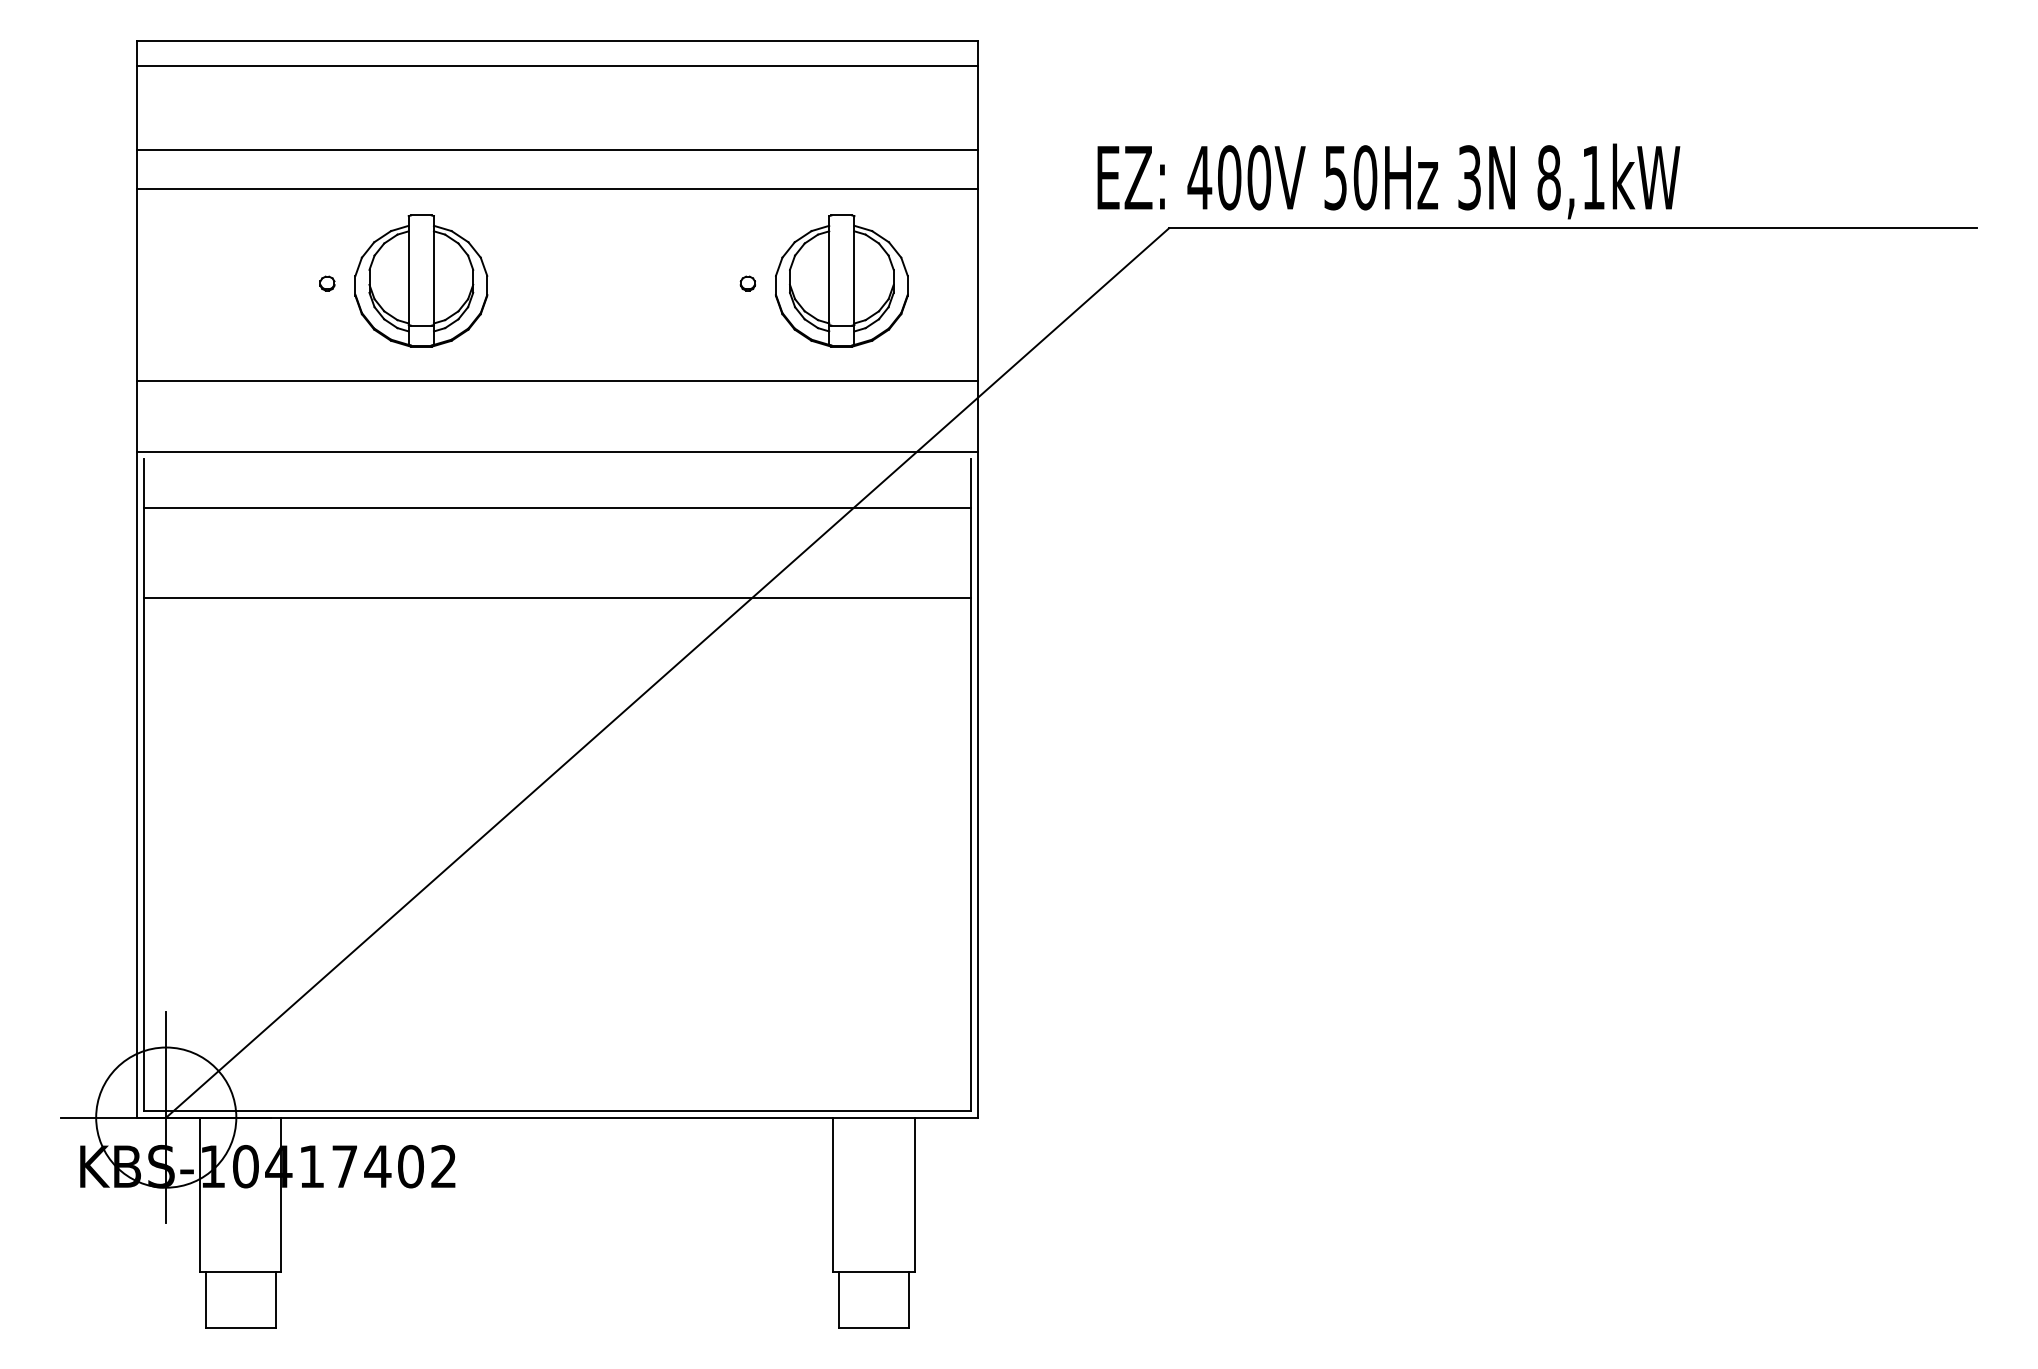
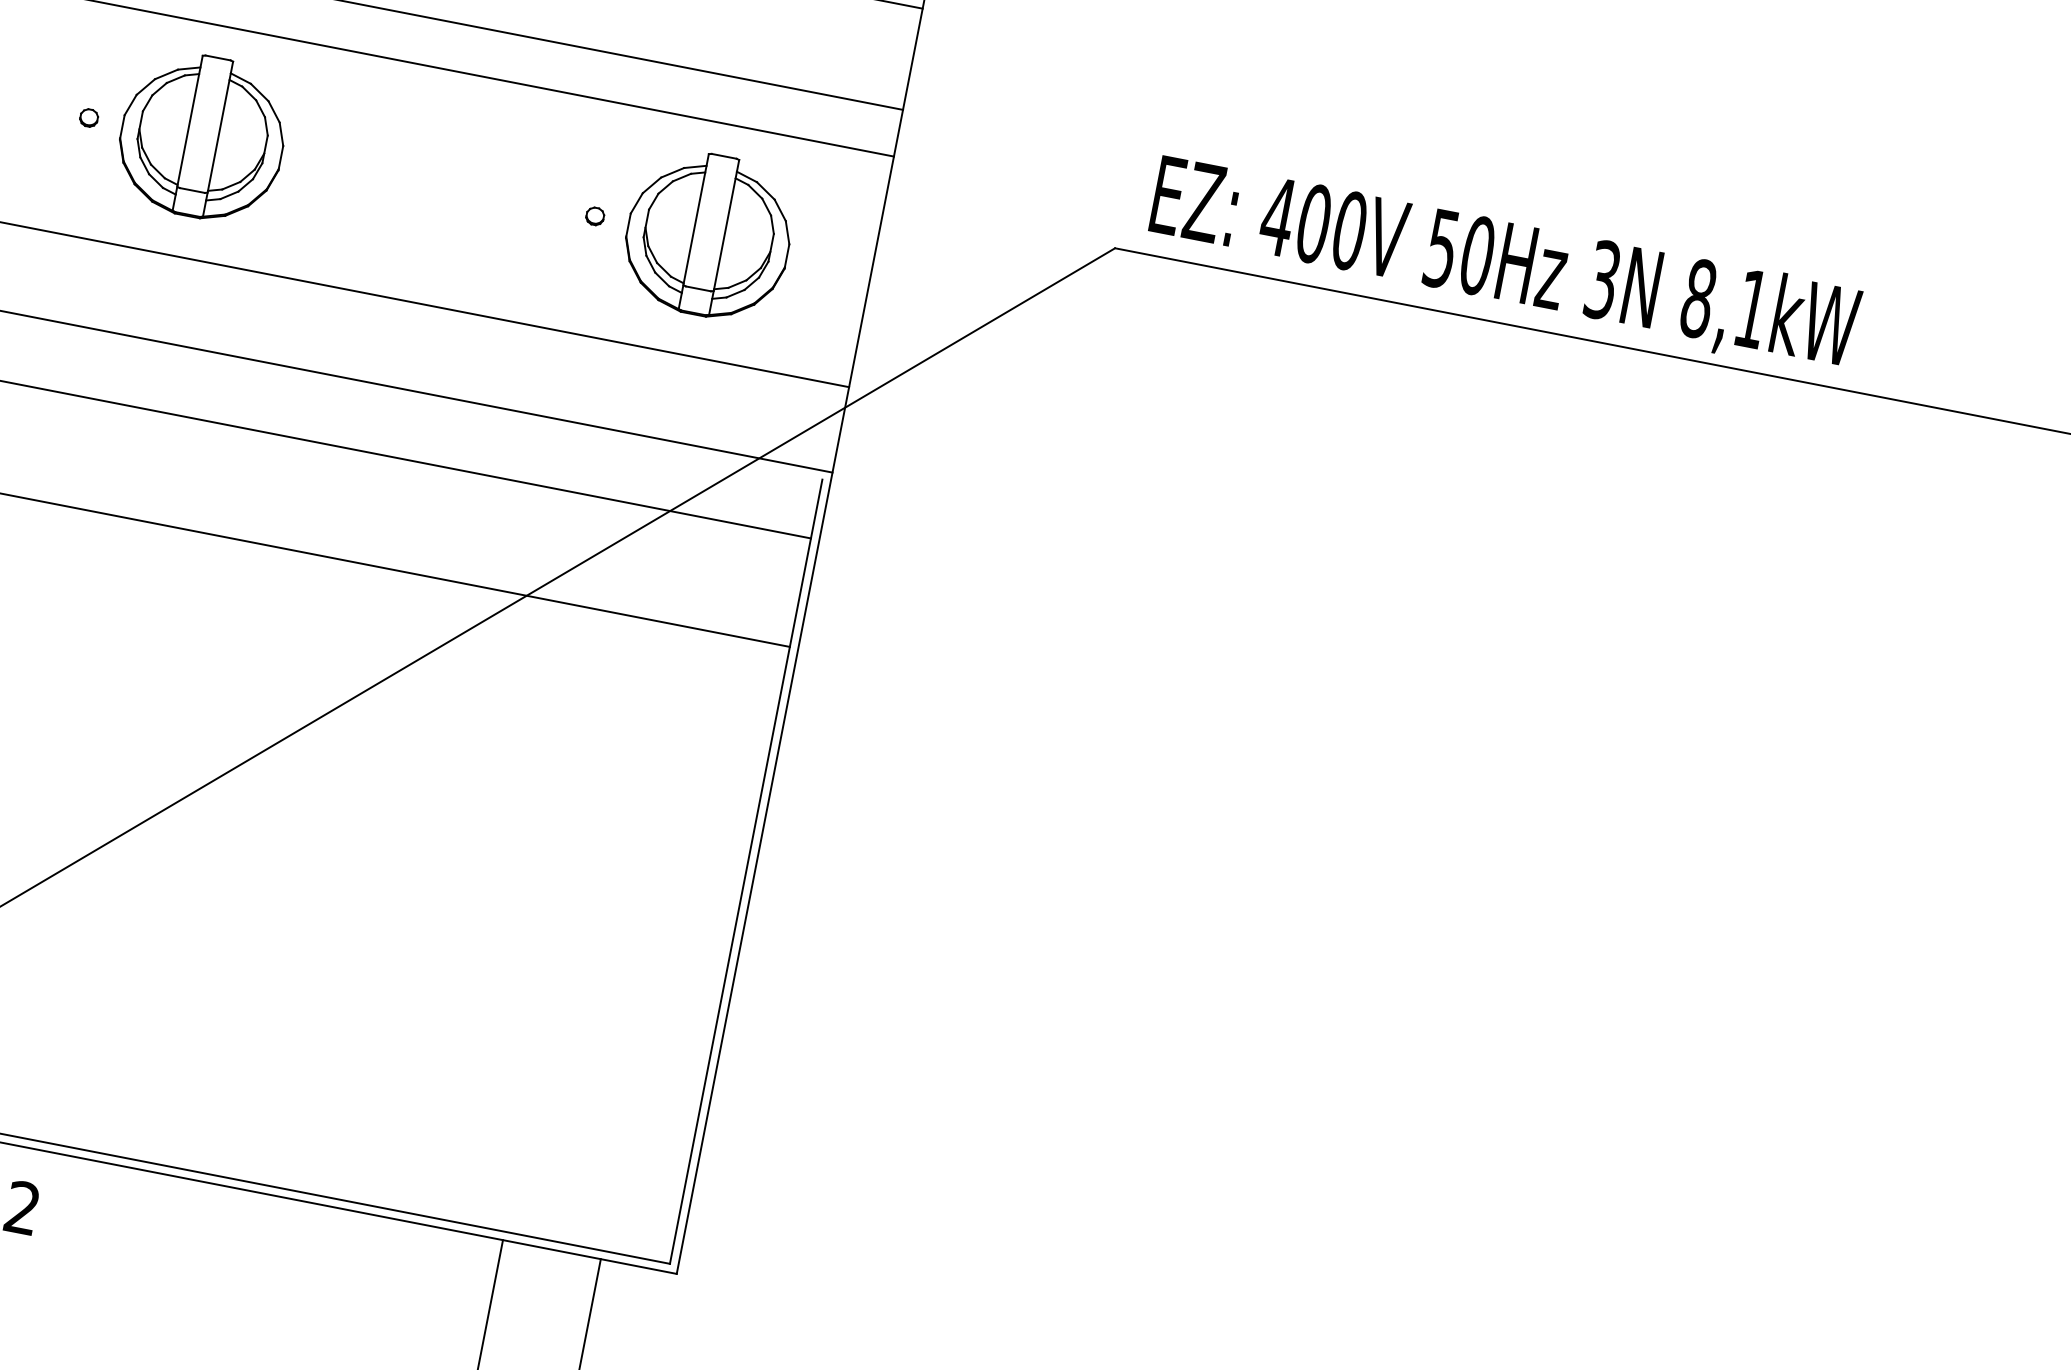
text: (1388, 181) -> (1504, 265), moved

